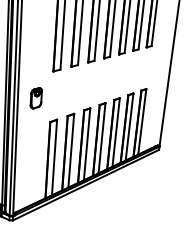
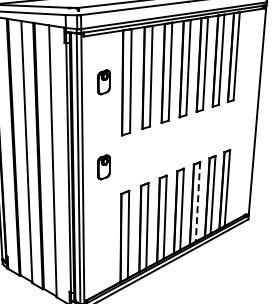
part: (39, 24) -> (103, 82), added
line: (115, 132) -> (197, 201), solid -> dashed

